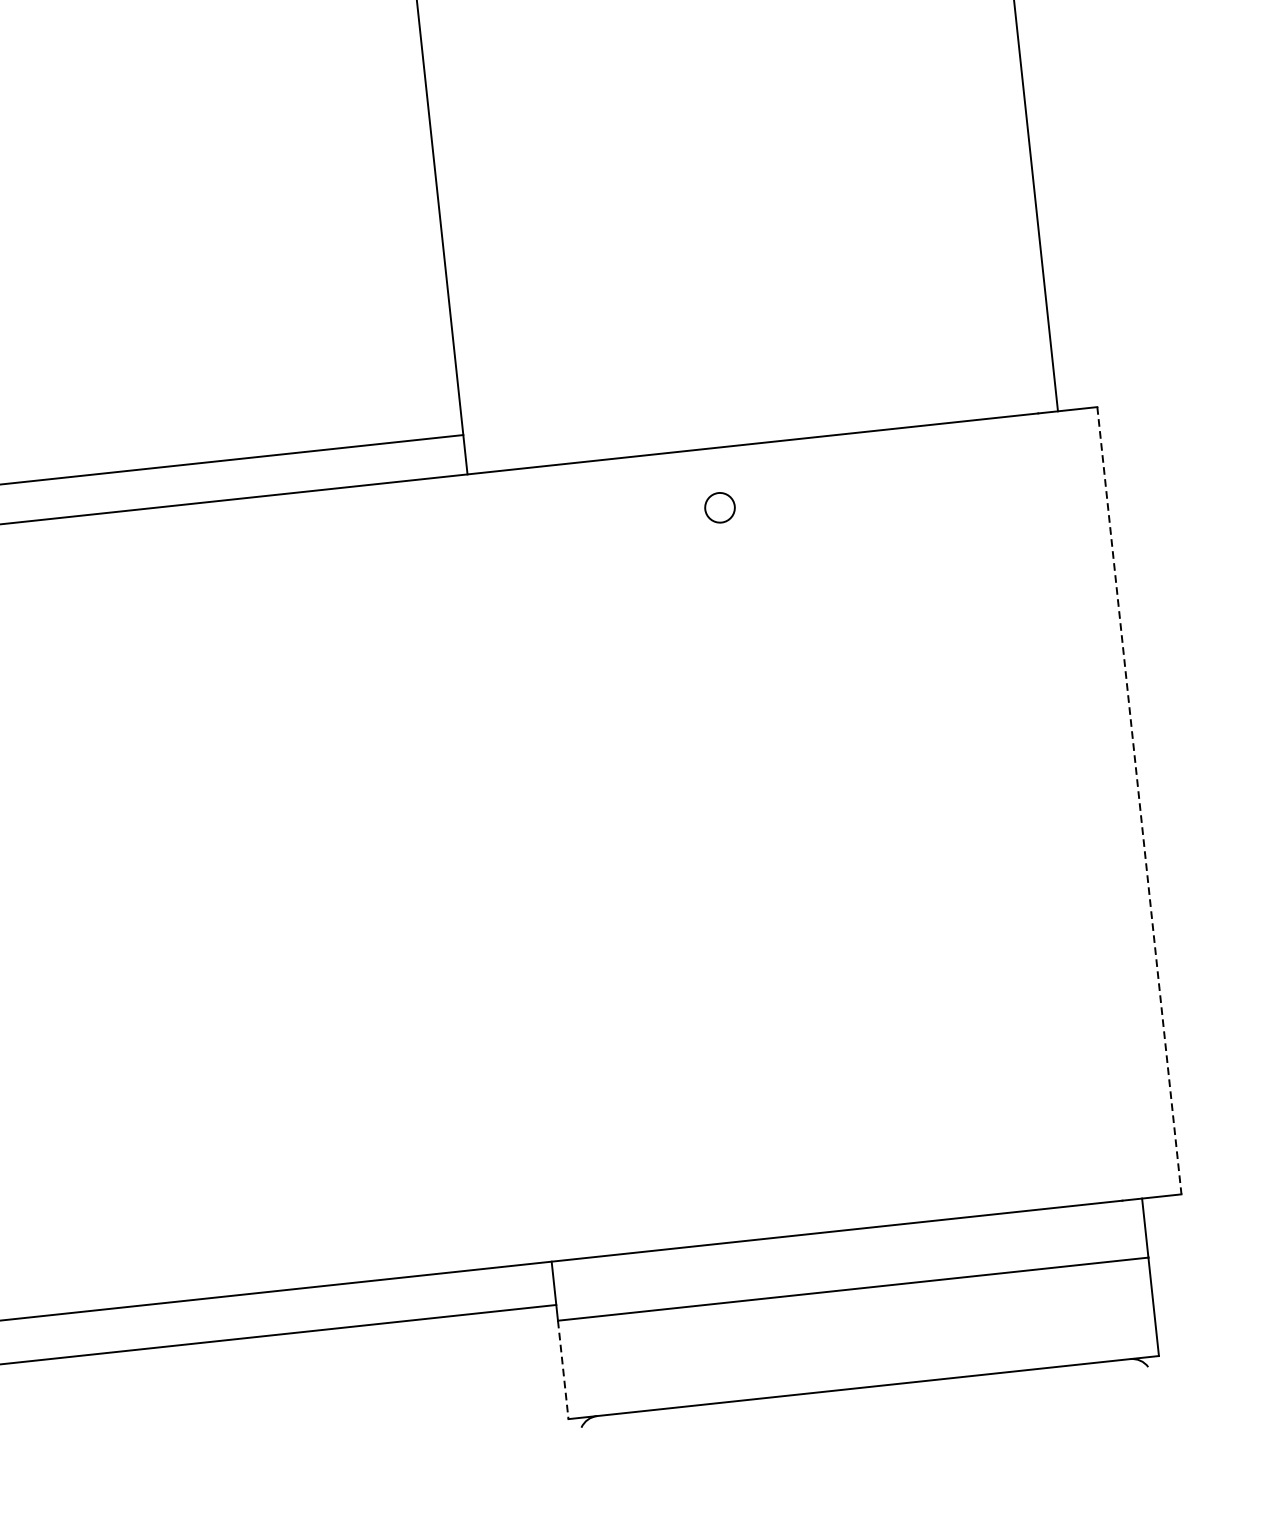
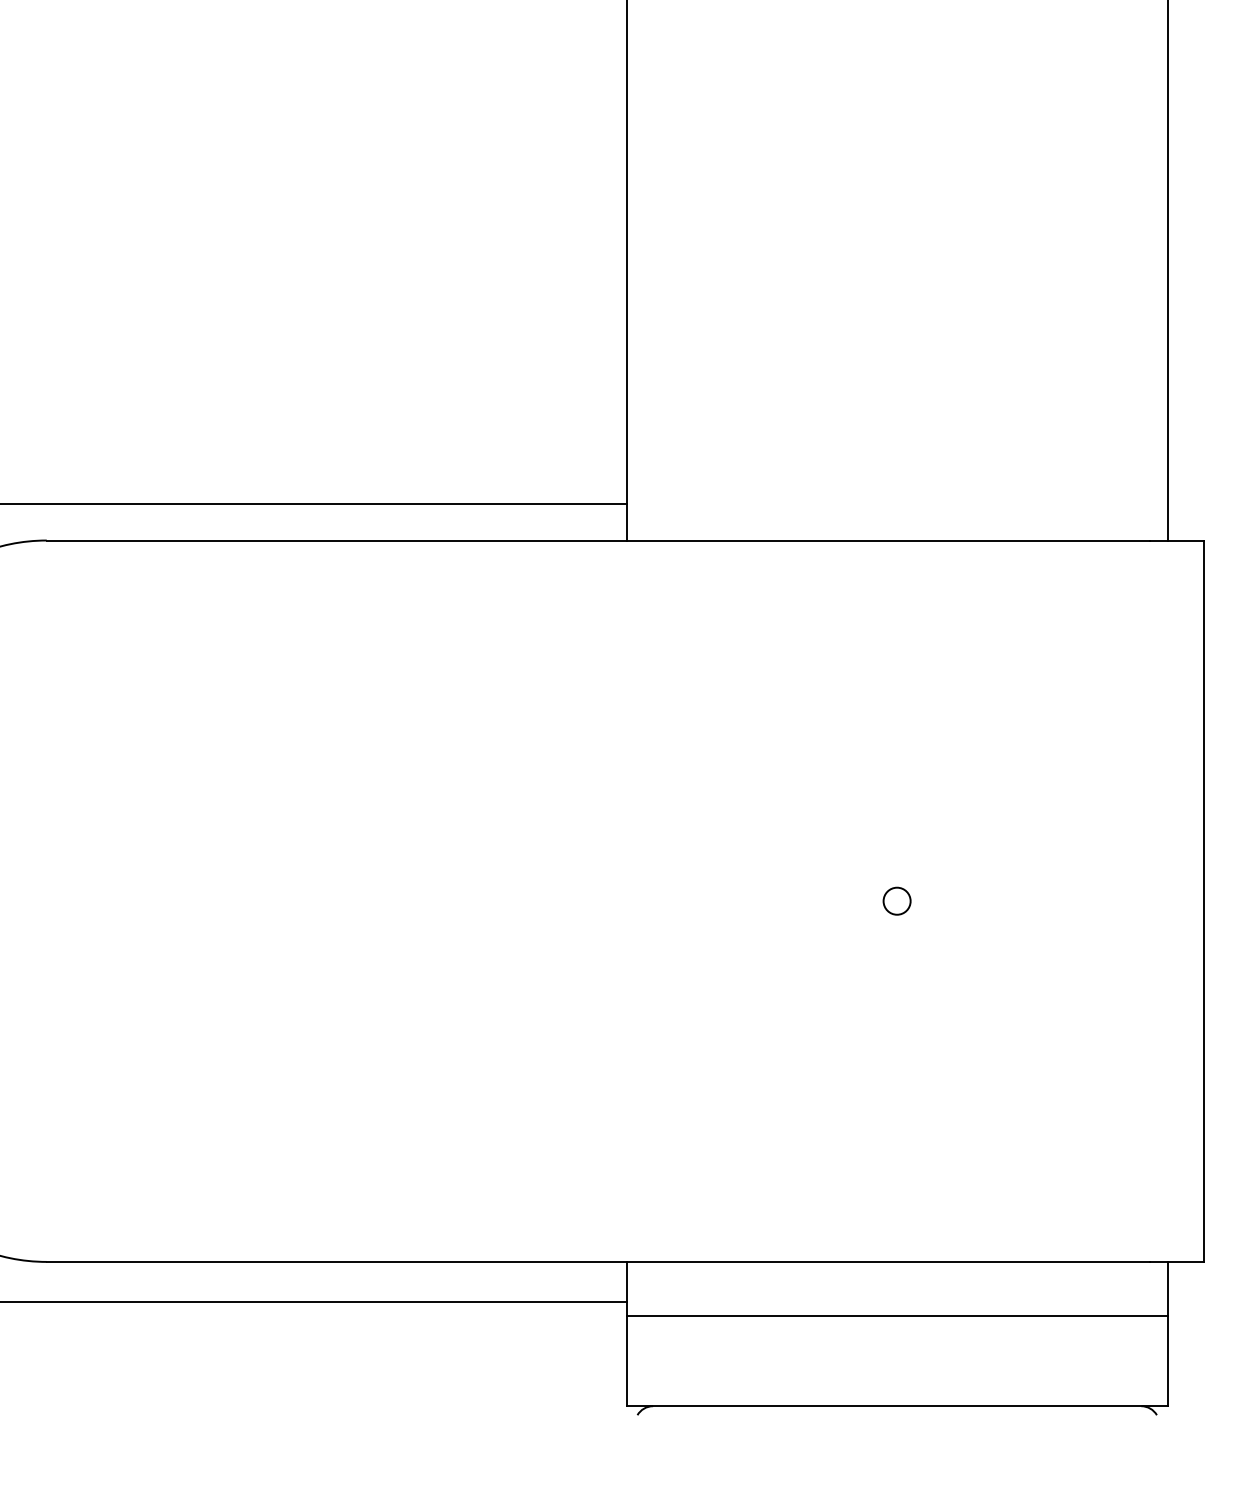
circle: (719, 507) -> (896, 900), moved
line: (1139, 801) -> (1203, 901), dashed -> solid
line: (563, 1370) -> (626, 1361), dashed -> solid

